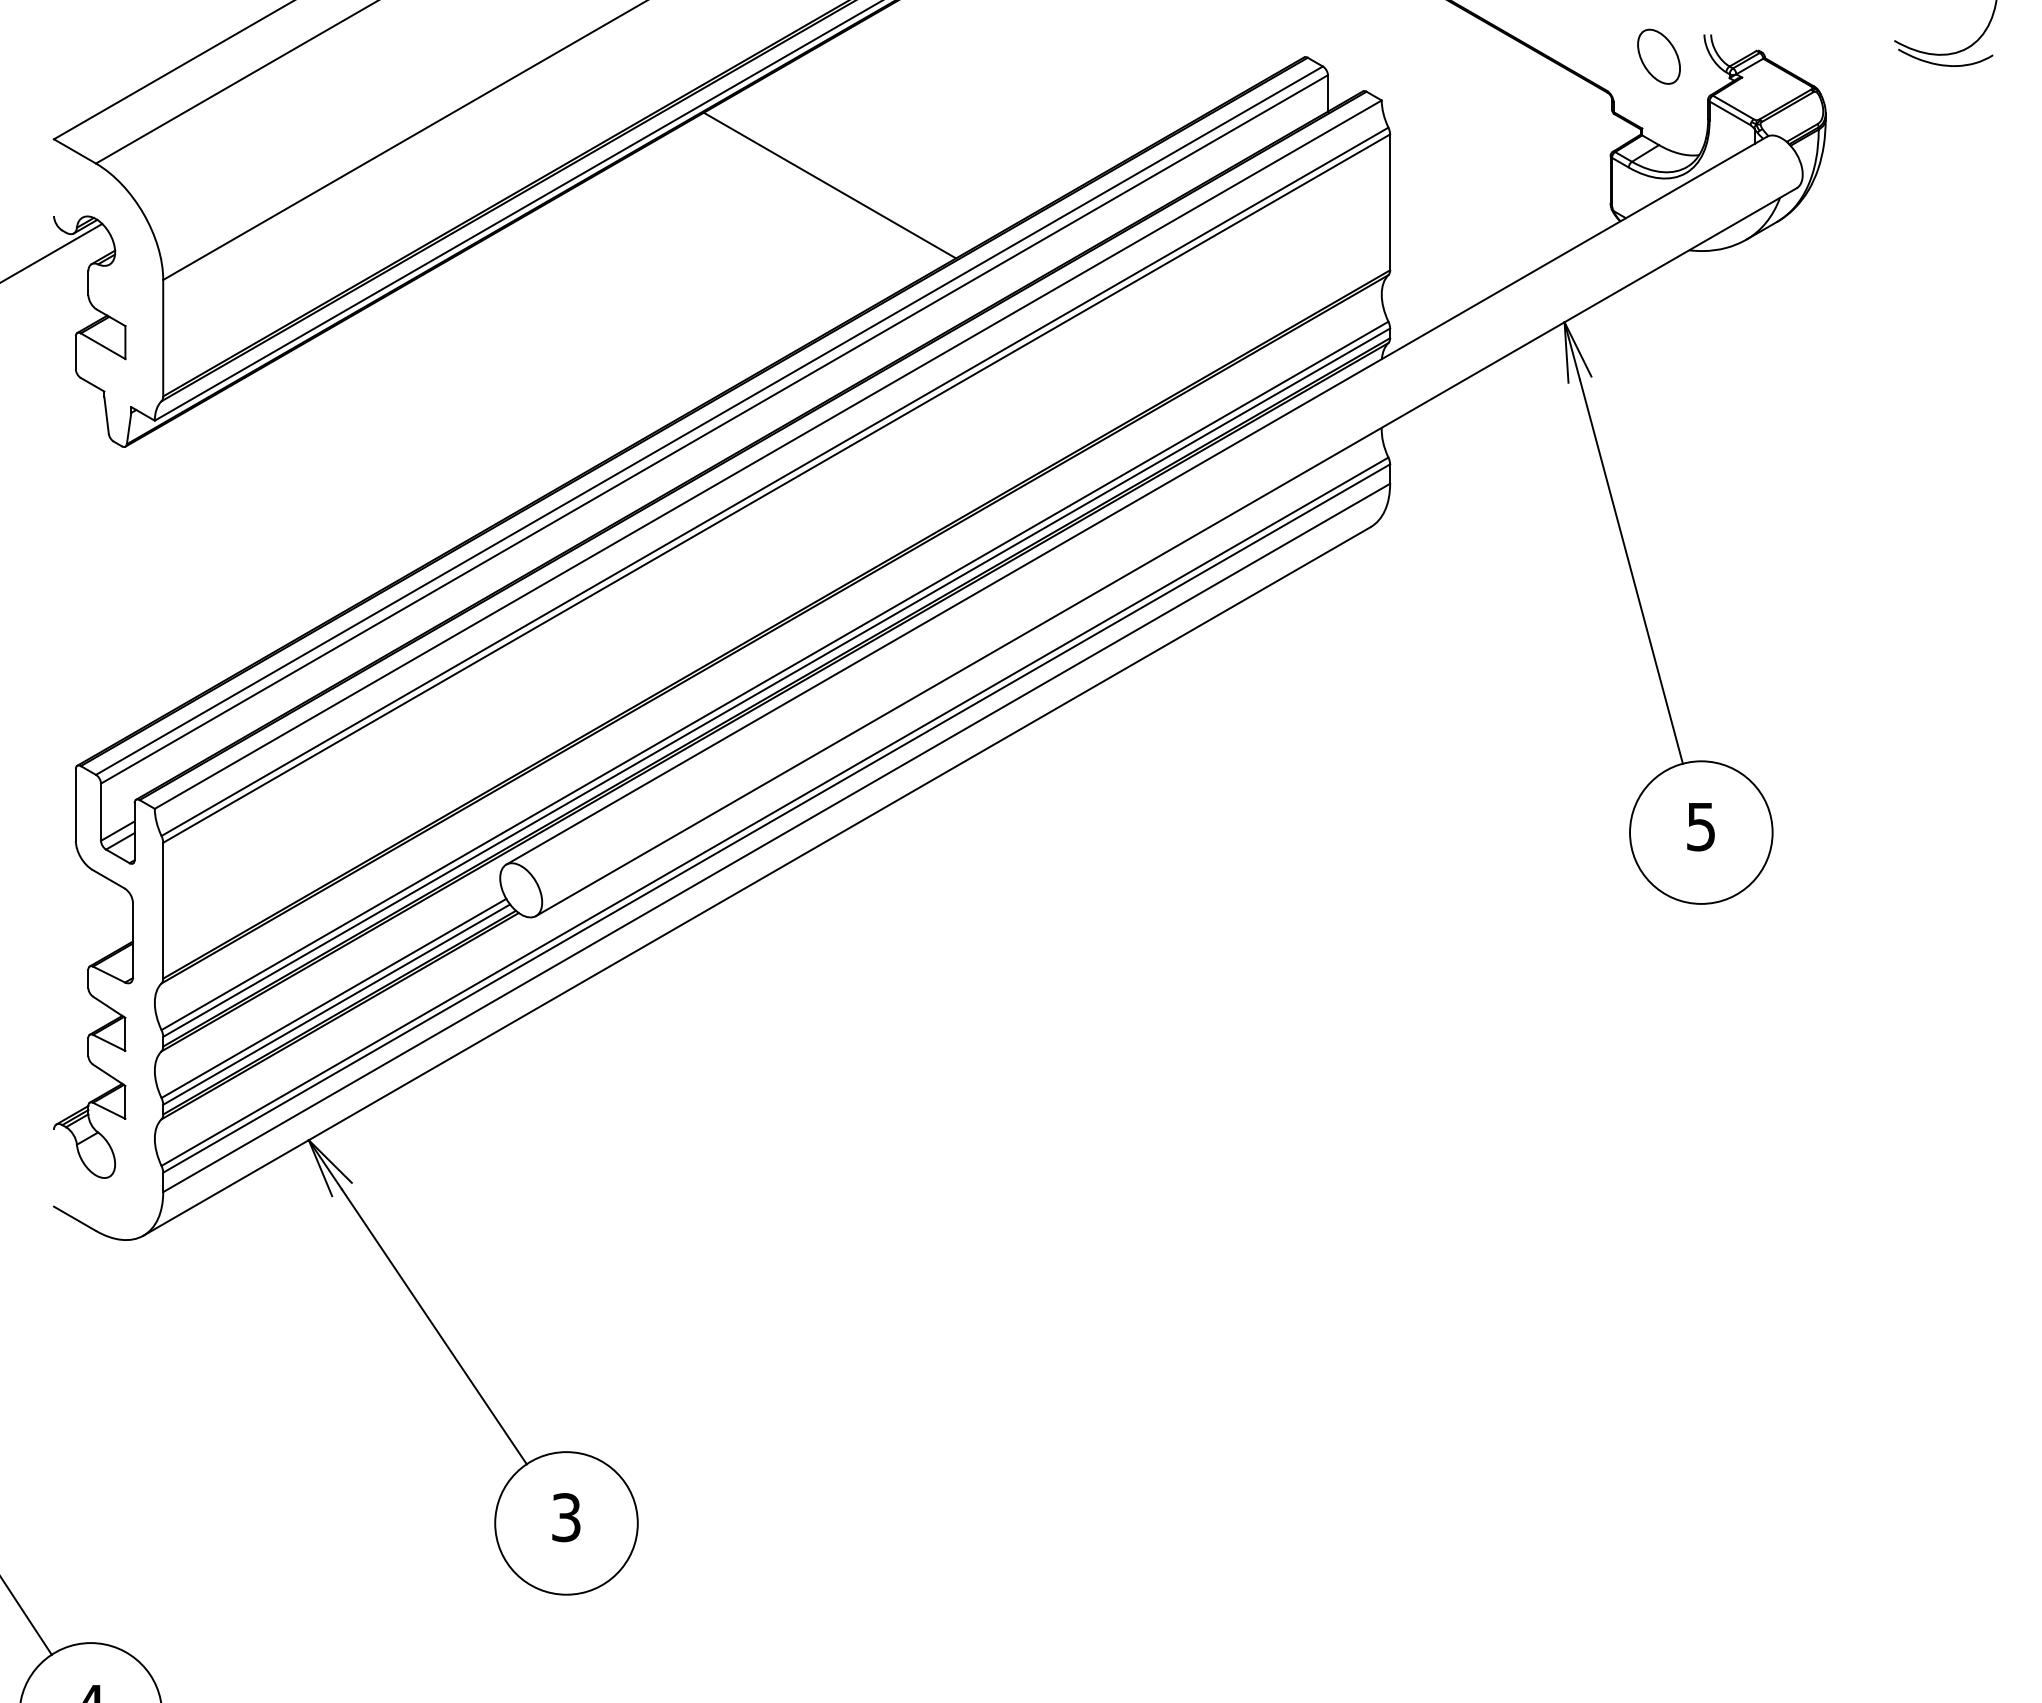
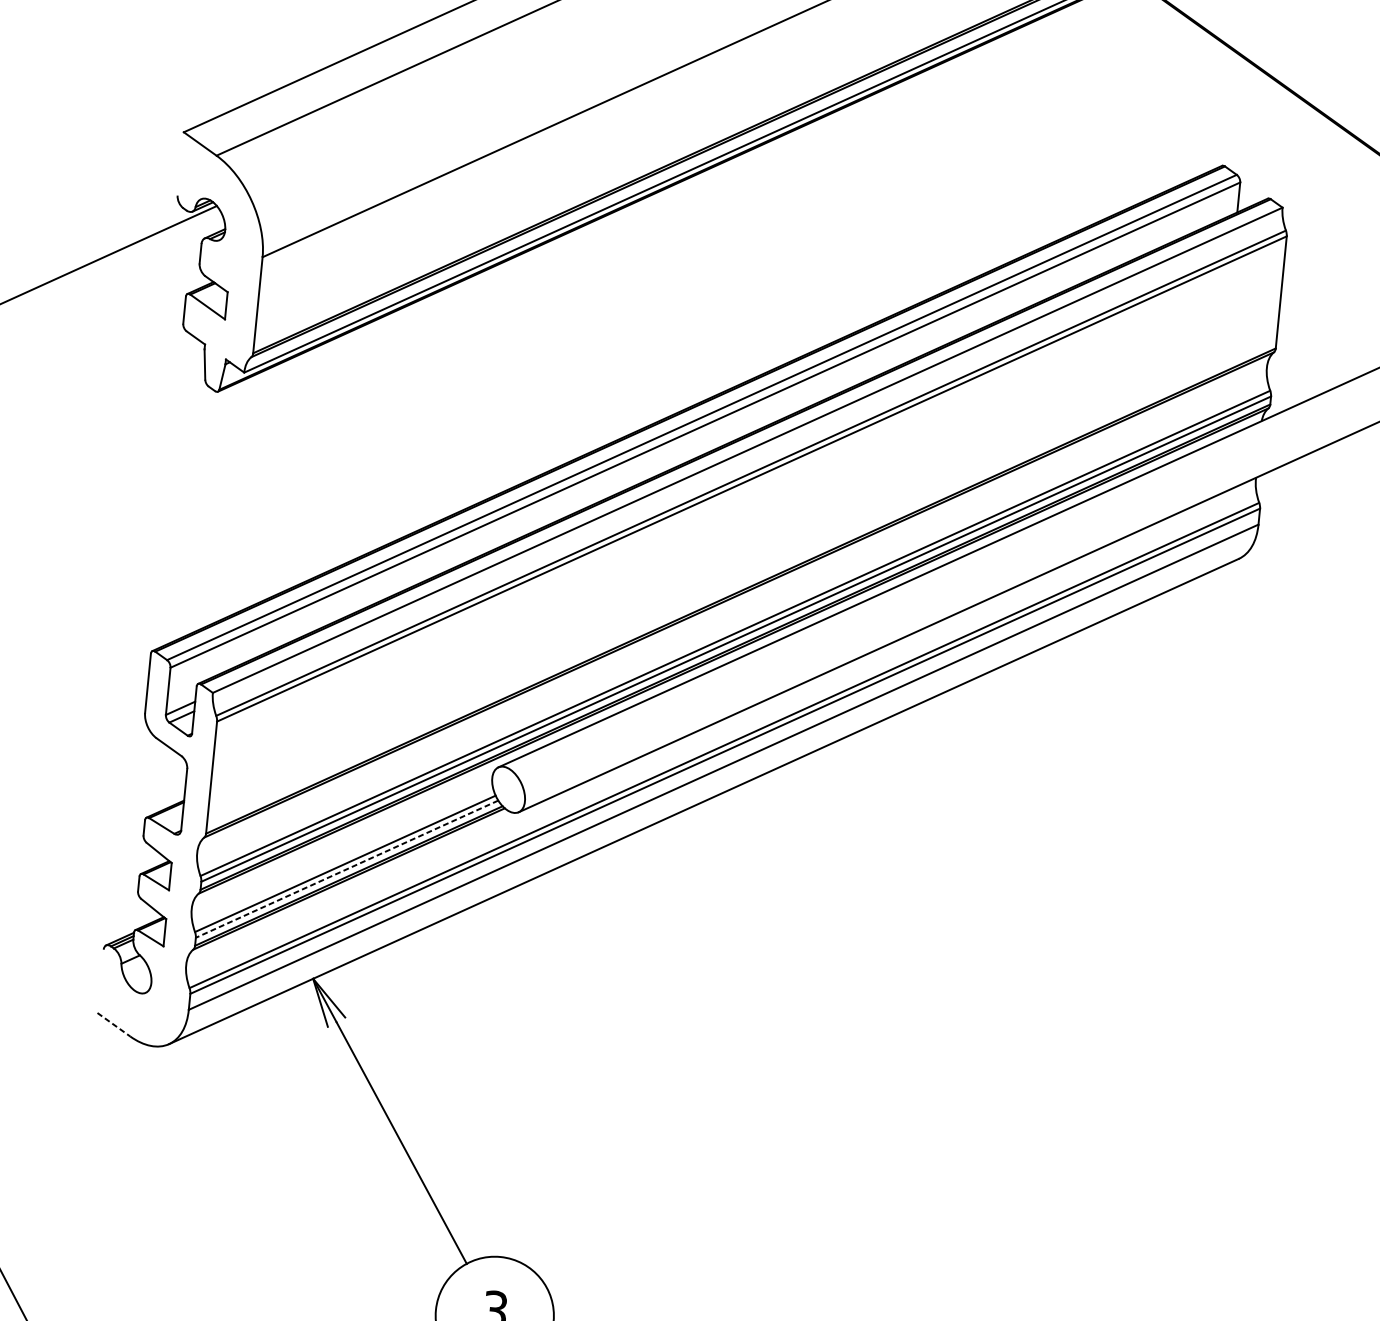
line: (829, 185) -> (820, 233), removed
line: (336, 1004) -> (346, 869), solid -> dashed
line: (75, 1219) -> (114, 1025), solid -> dashed

